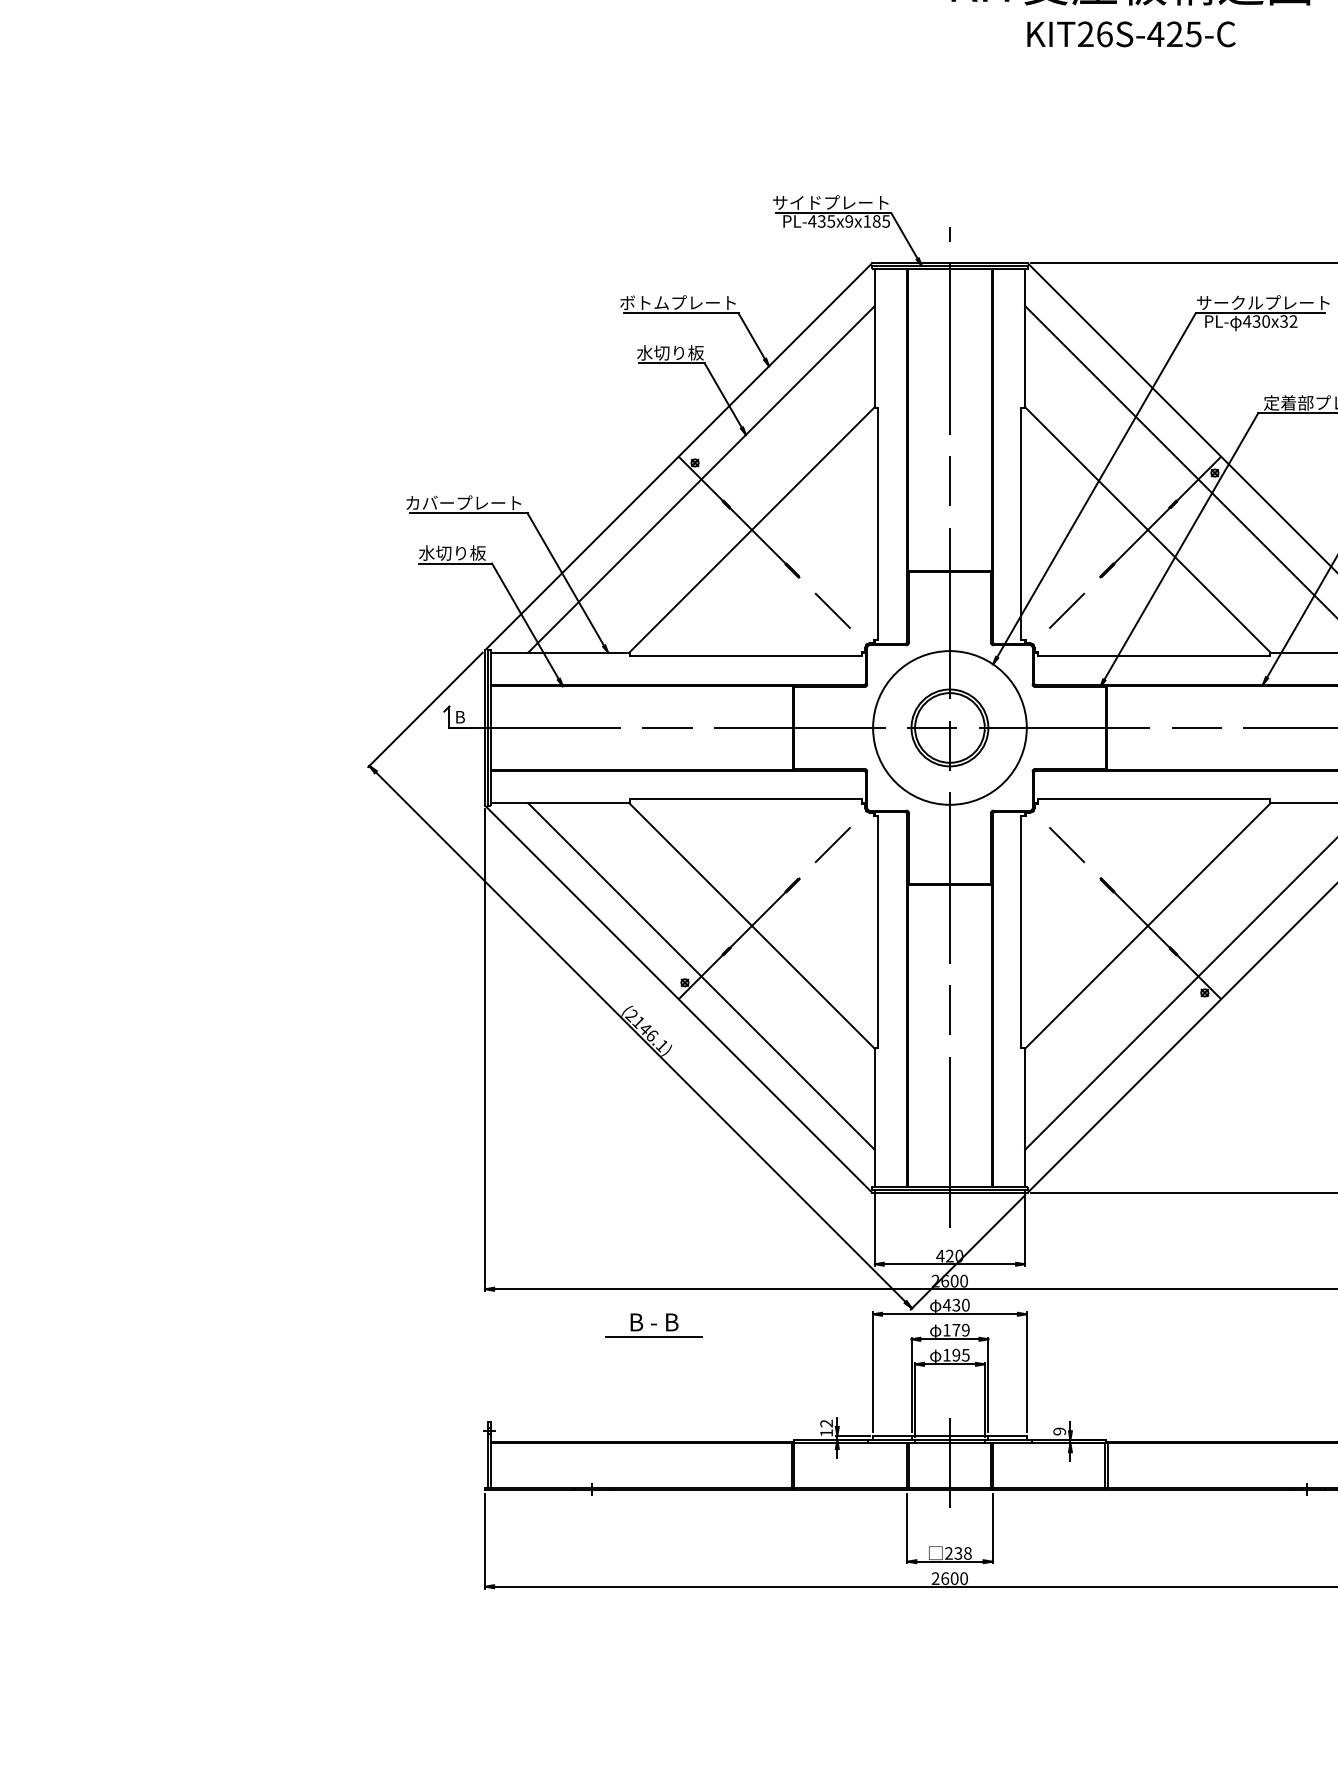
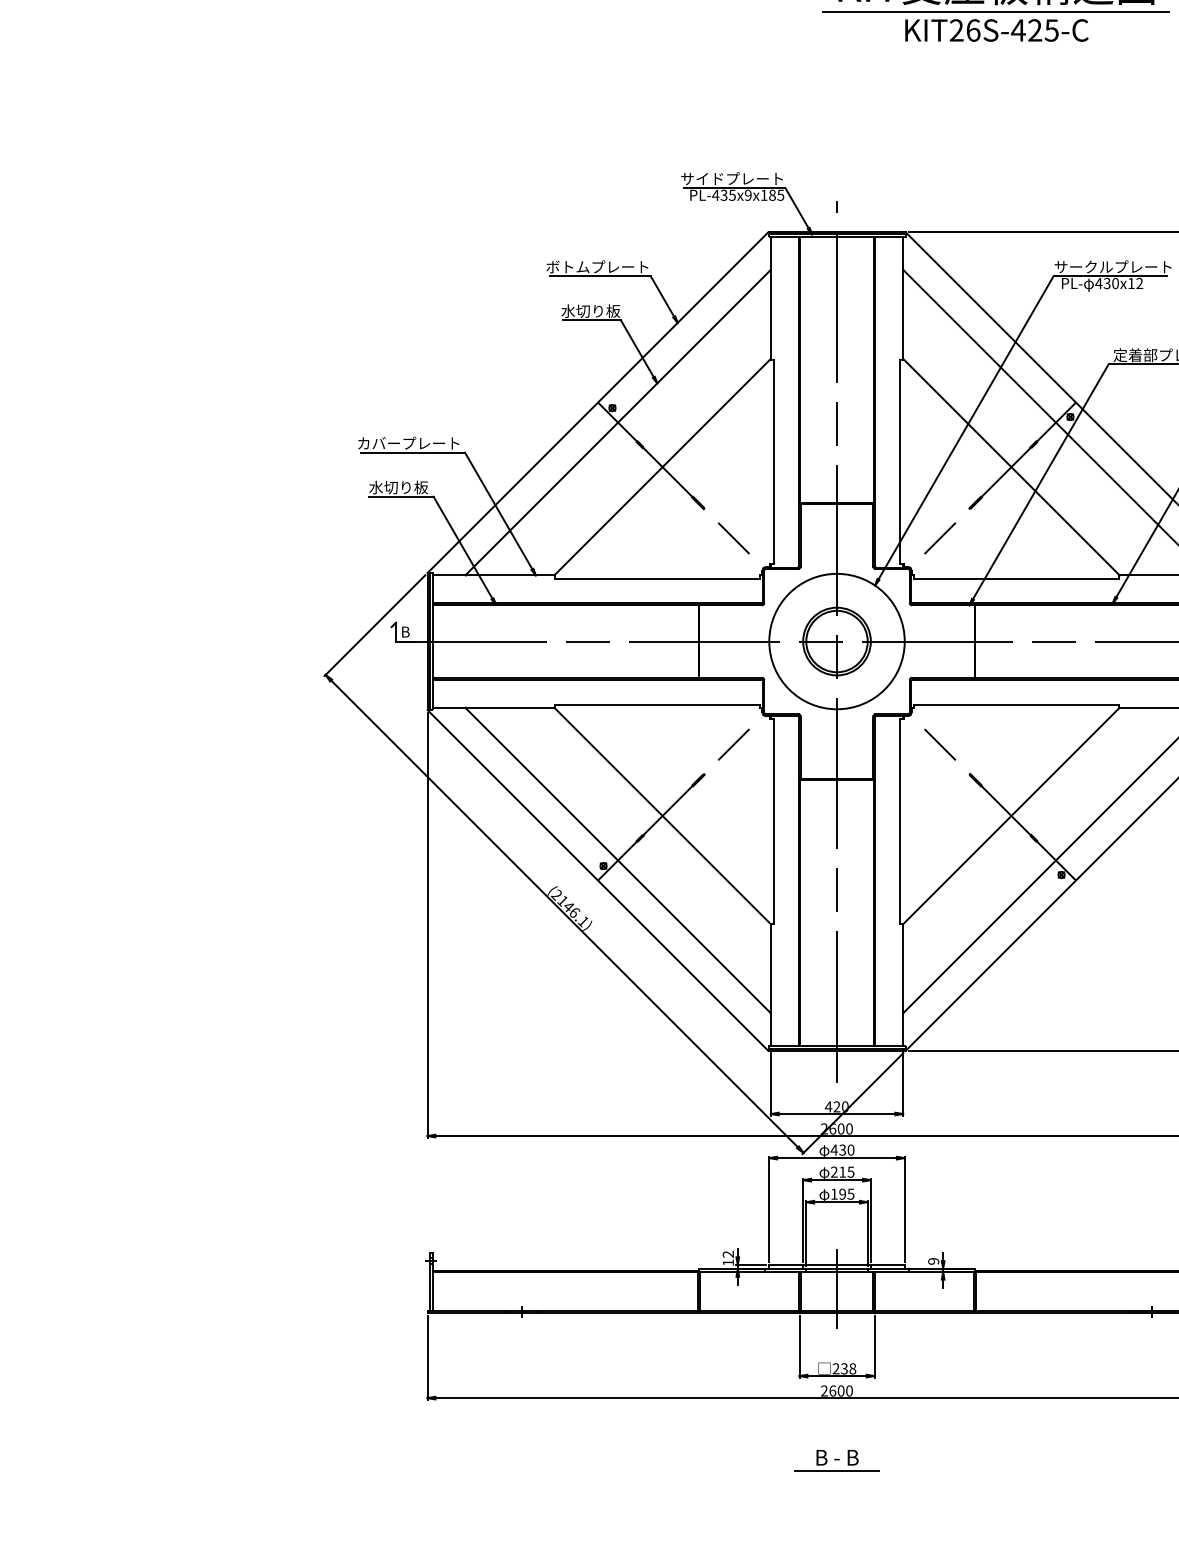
line: (1130, 12) -> (996, 11), added
text: (1283, 321) -> (1130, 283), 430x32 -> 430x12
part: (653, 1325) -> (836, 1460), moved
text: (956, 1329) -> (842, 1171), 179 -> 215

